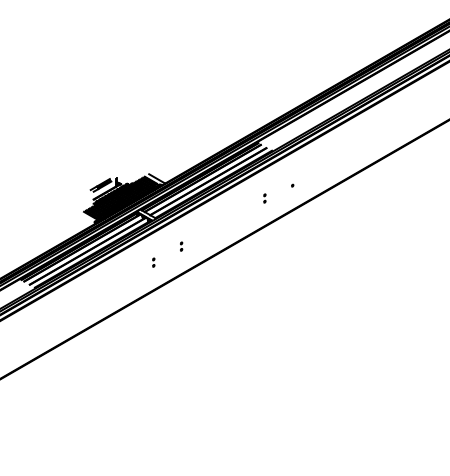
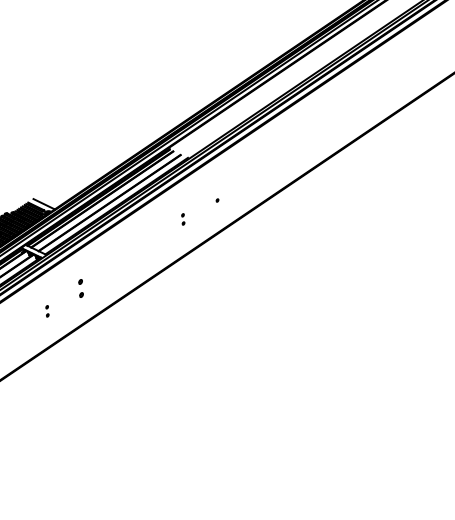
part: (181, 246) -> (81, 288), size x1.6

